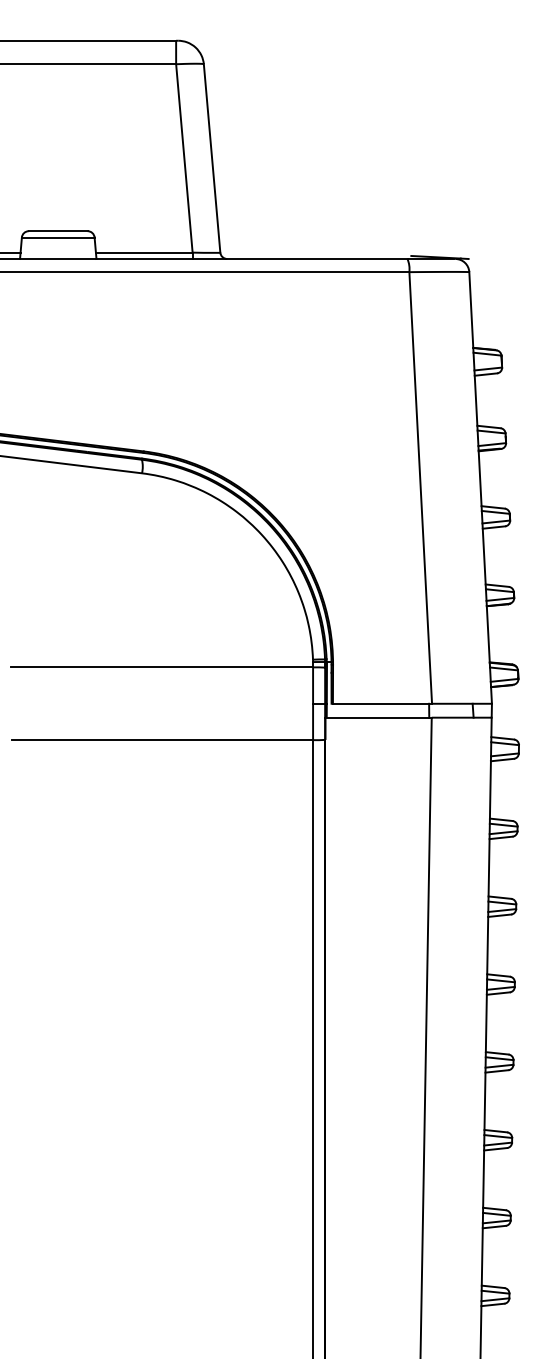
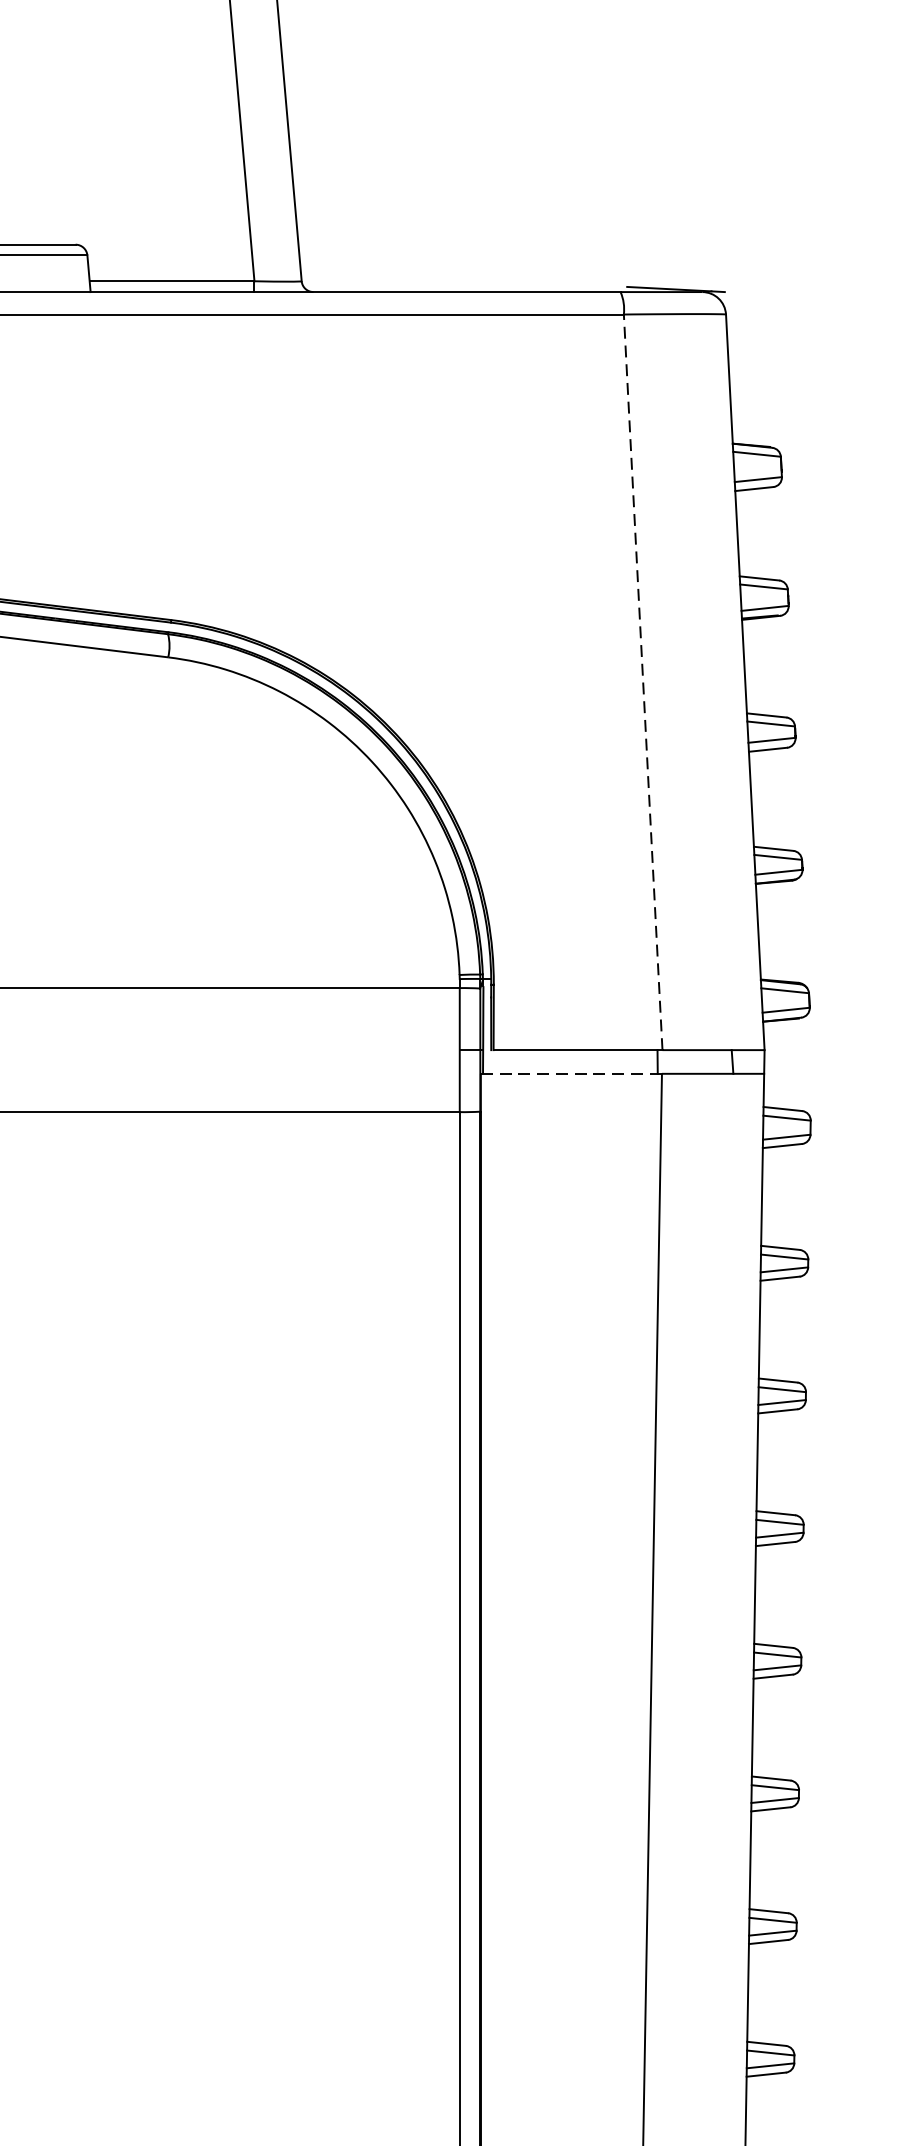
line: (420, 488) -> (642, 683), solid -> dashed
line: (379, 717) -> (572, 1073), solid -> dashed

